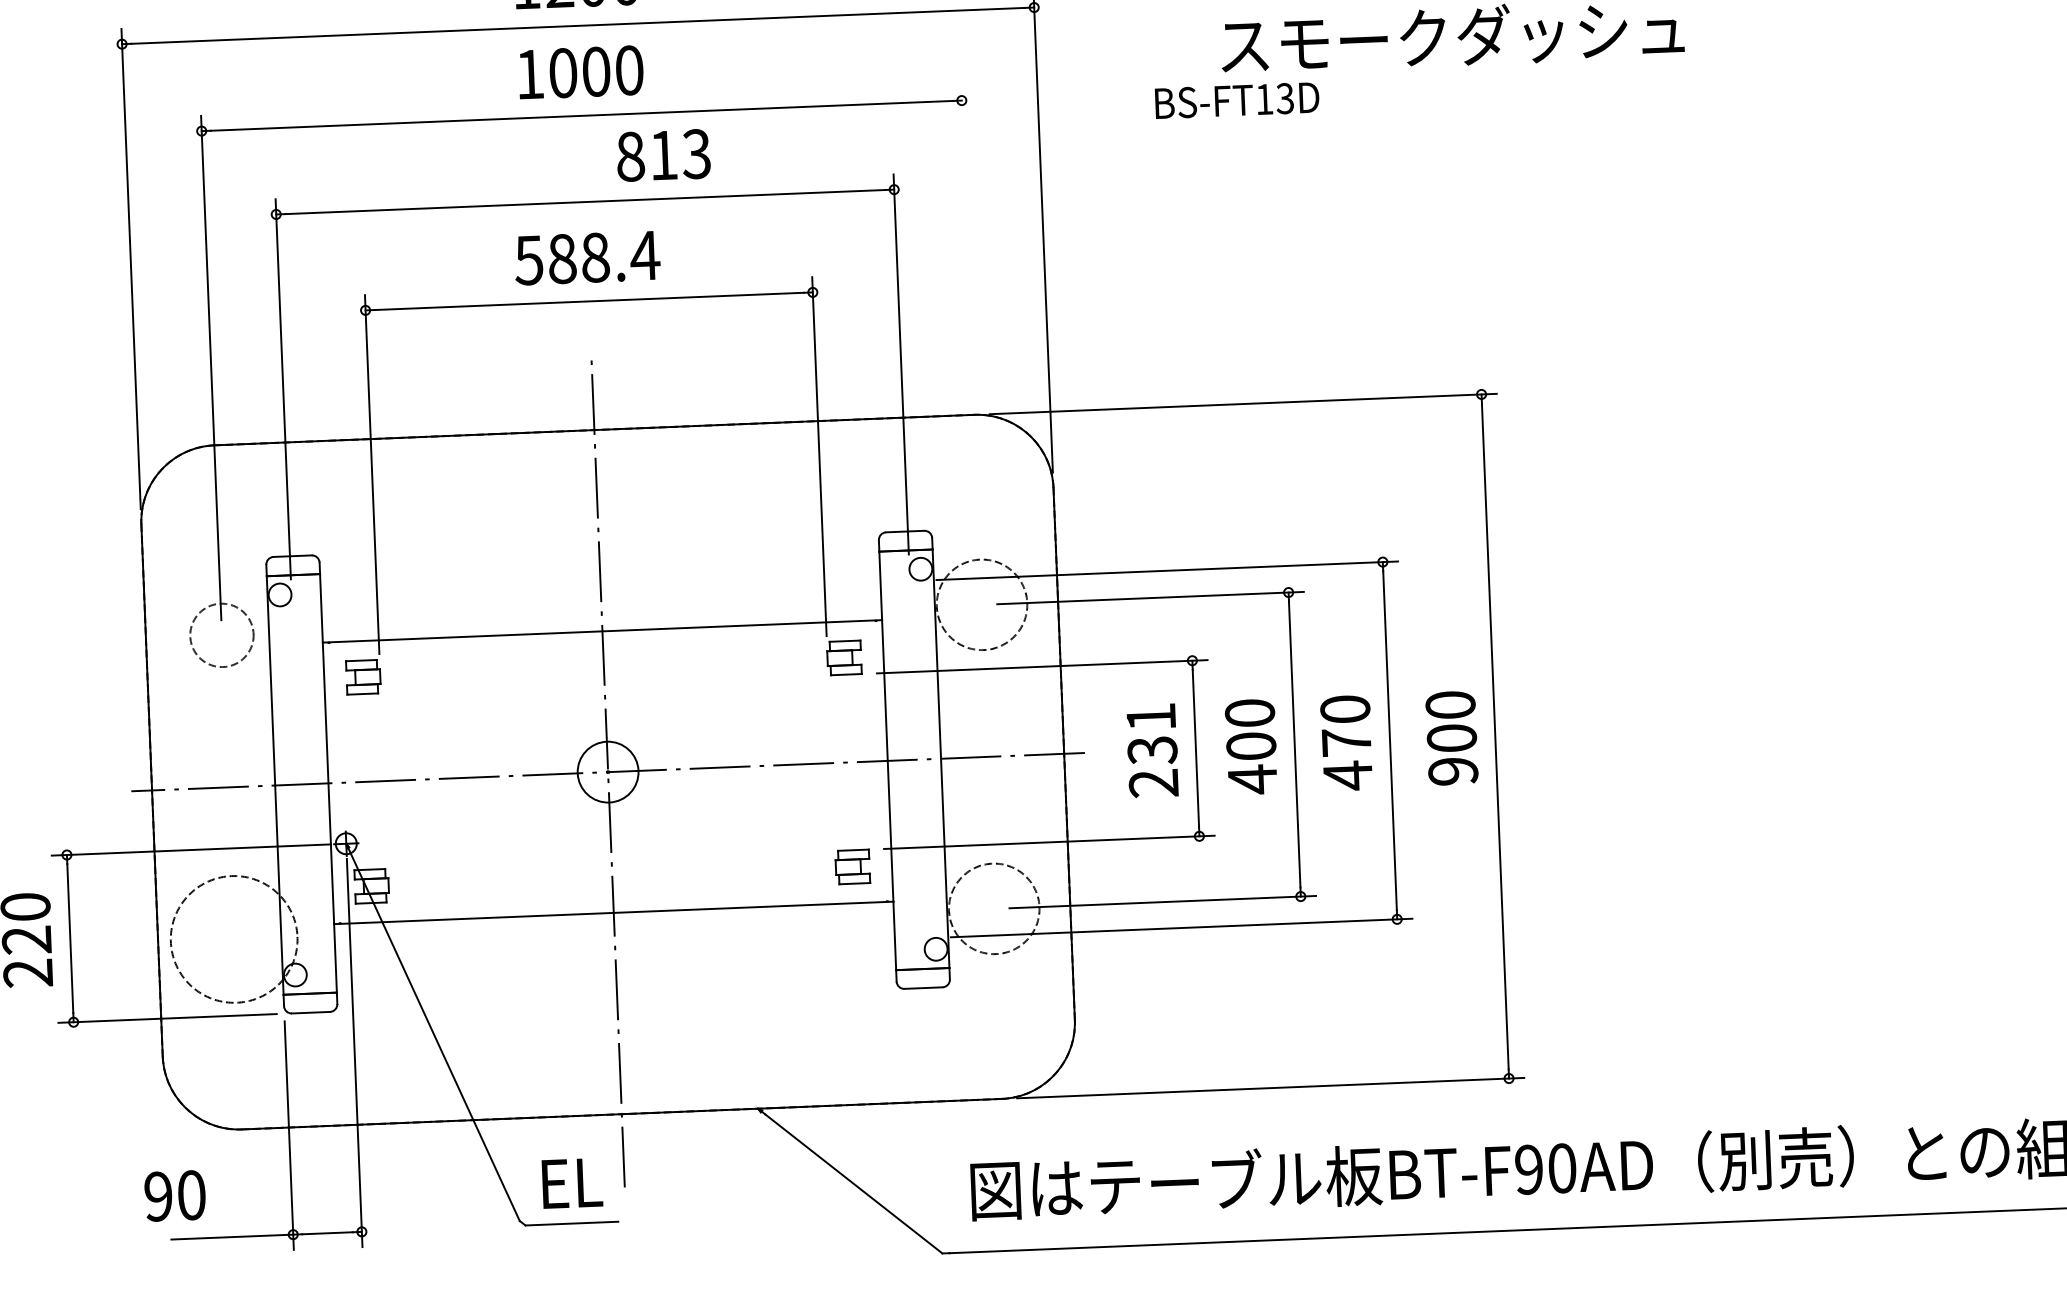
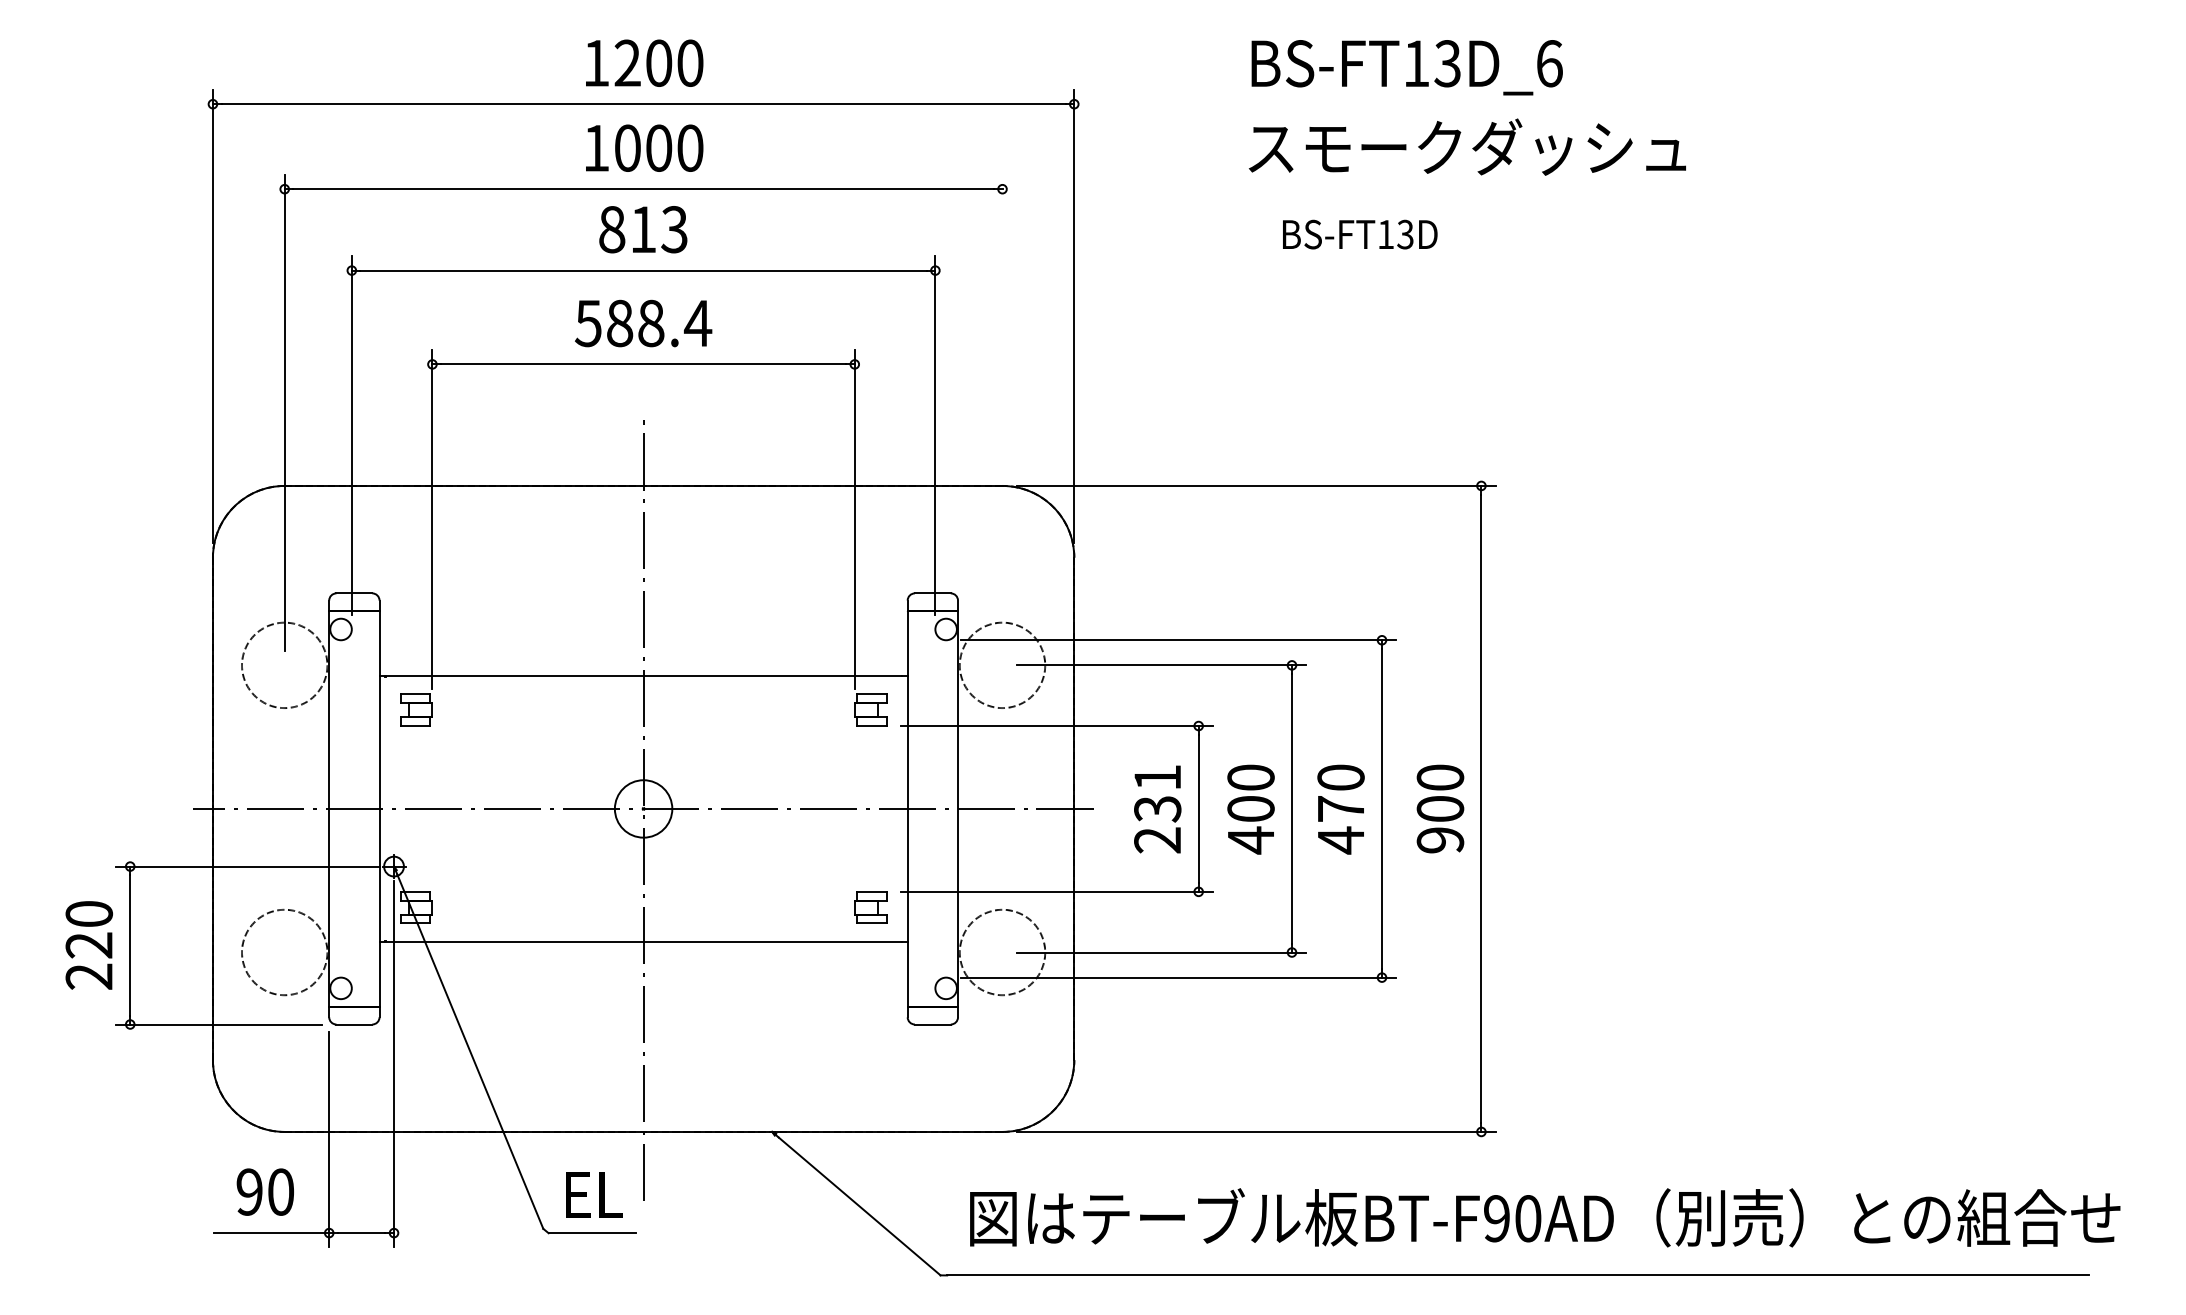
text: (1237, 100) -> (1360, 234), moved
text: (663, 155) -> (643, 229), moved
circle: (221, 635) -> (284, 665), size x1.43
circle: (233, 939) -> (284, 952), size x0.71
text: (174, 1195) -> (264, 1191), moved

